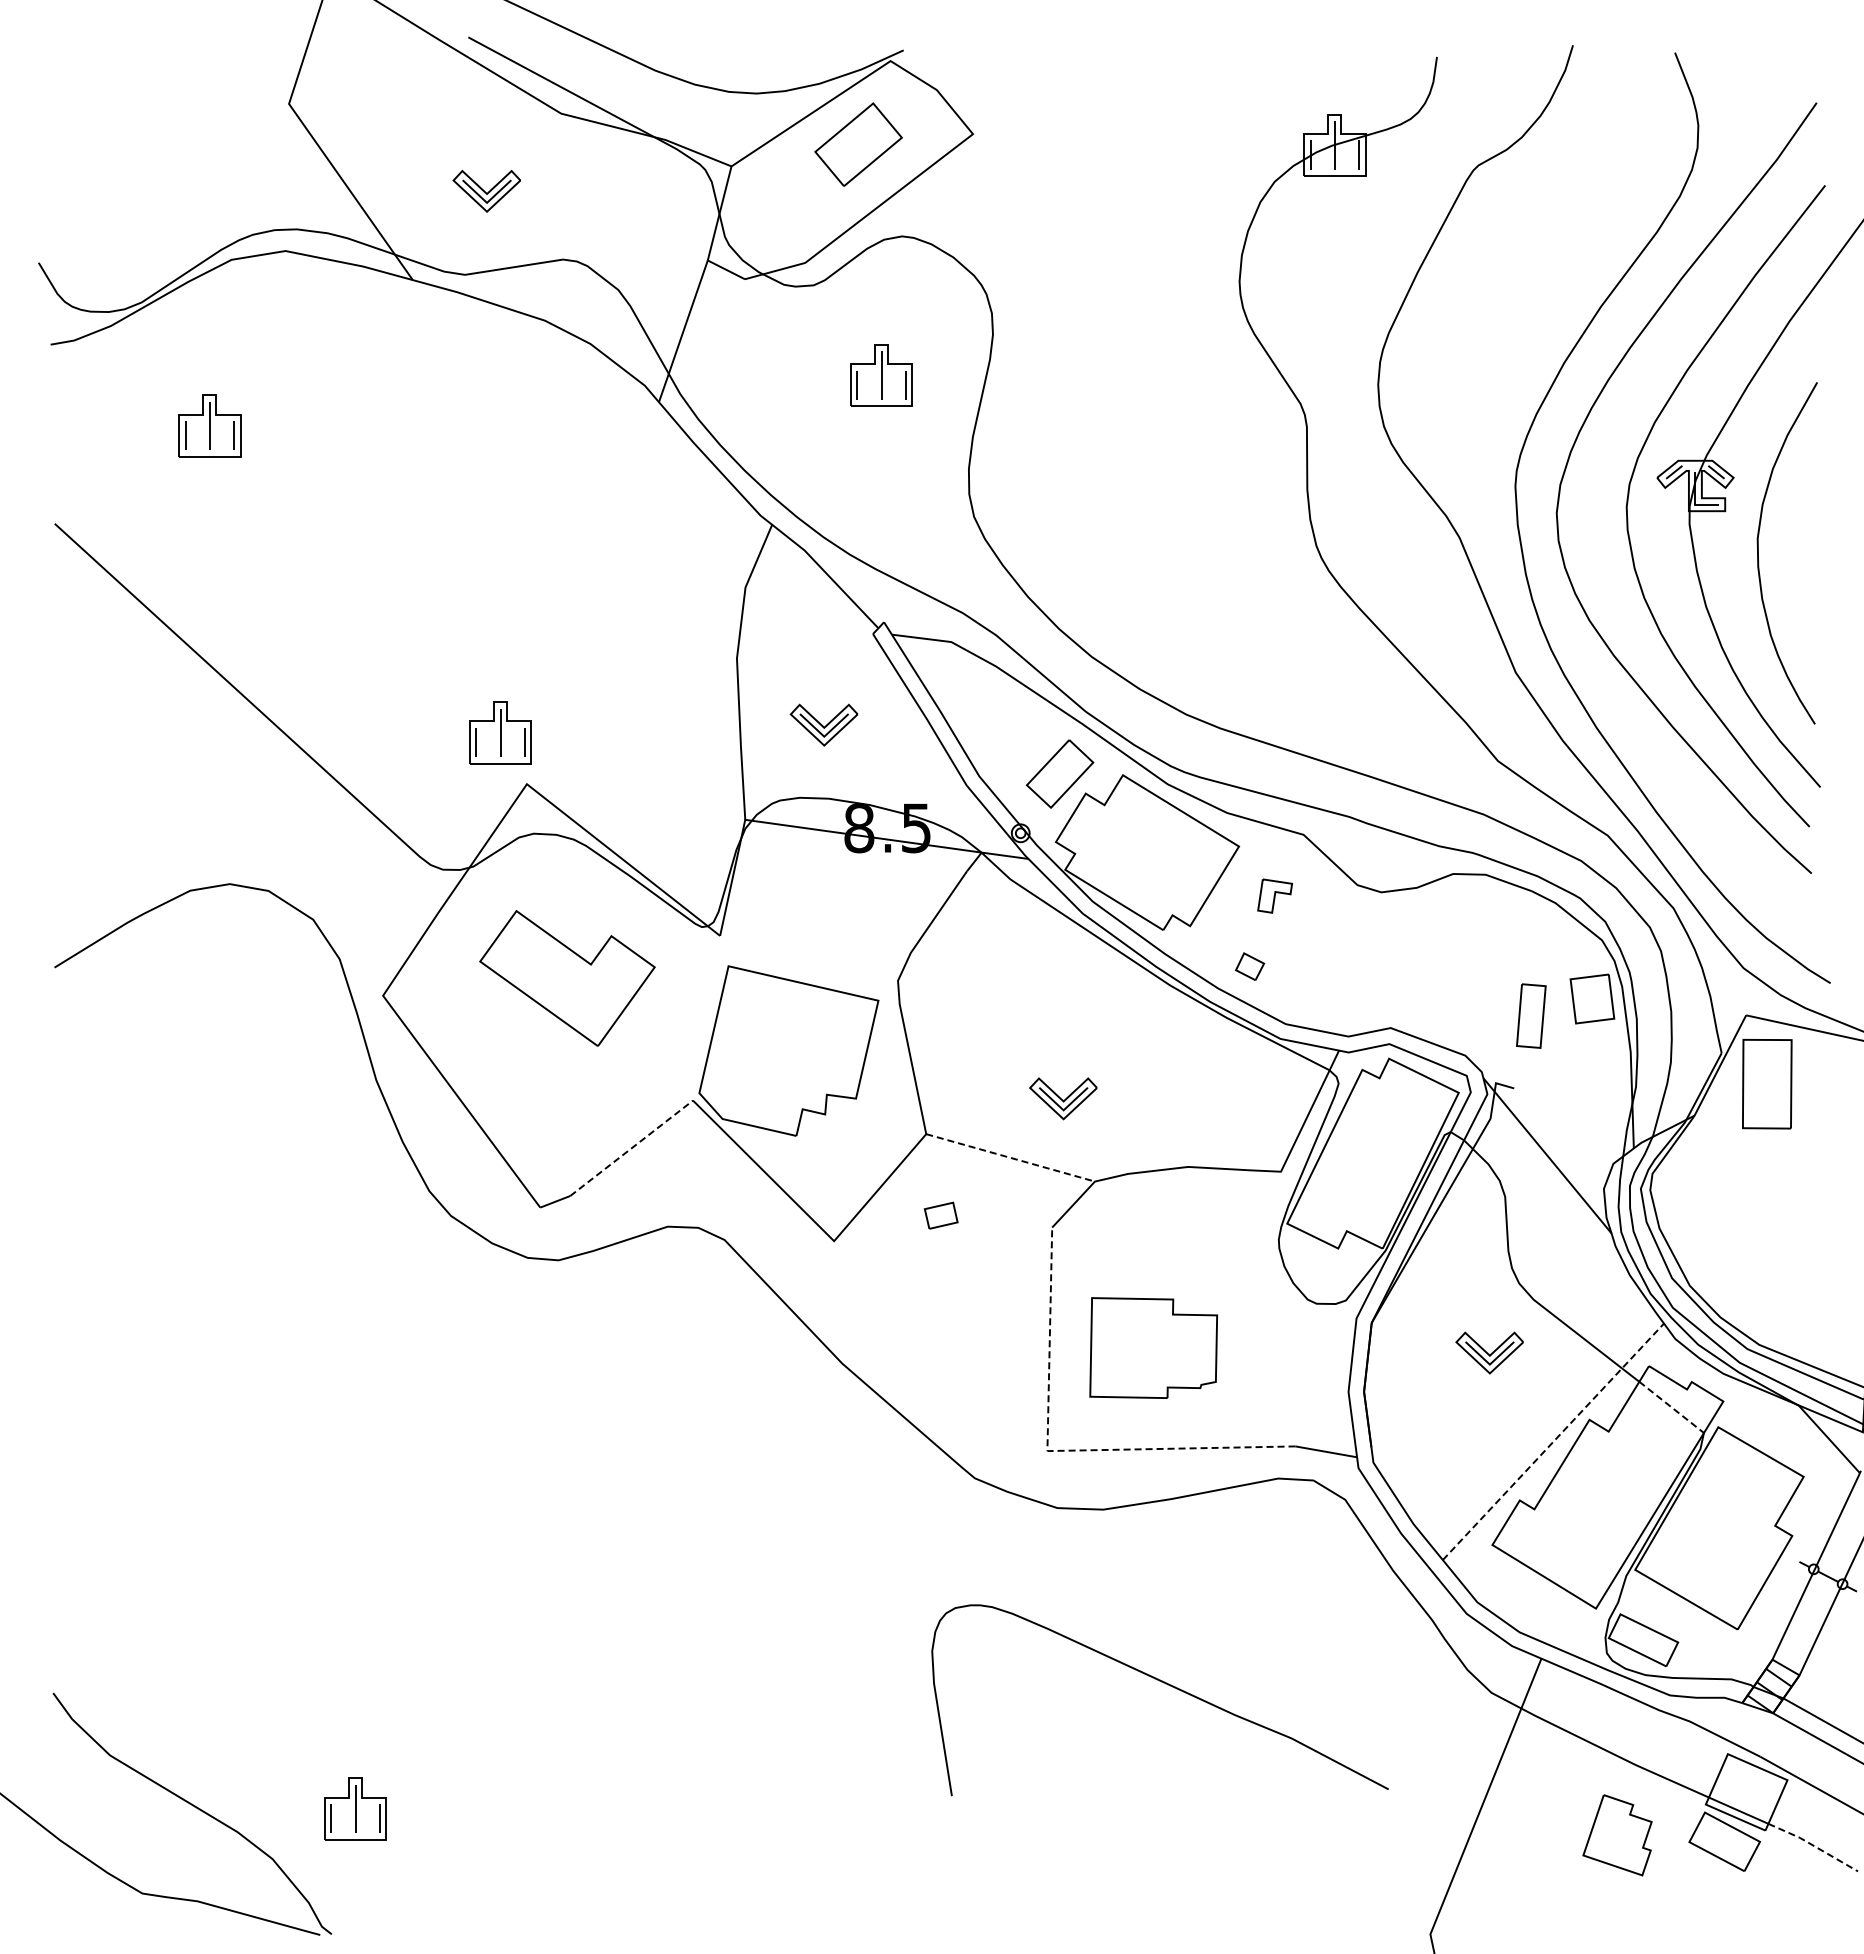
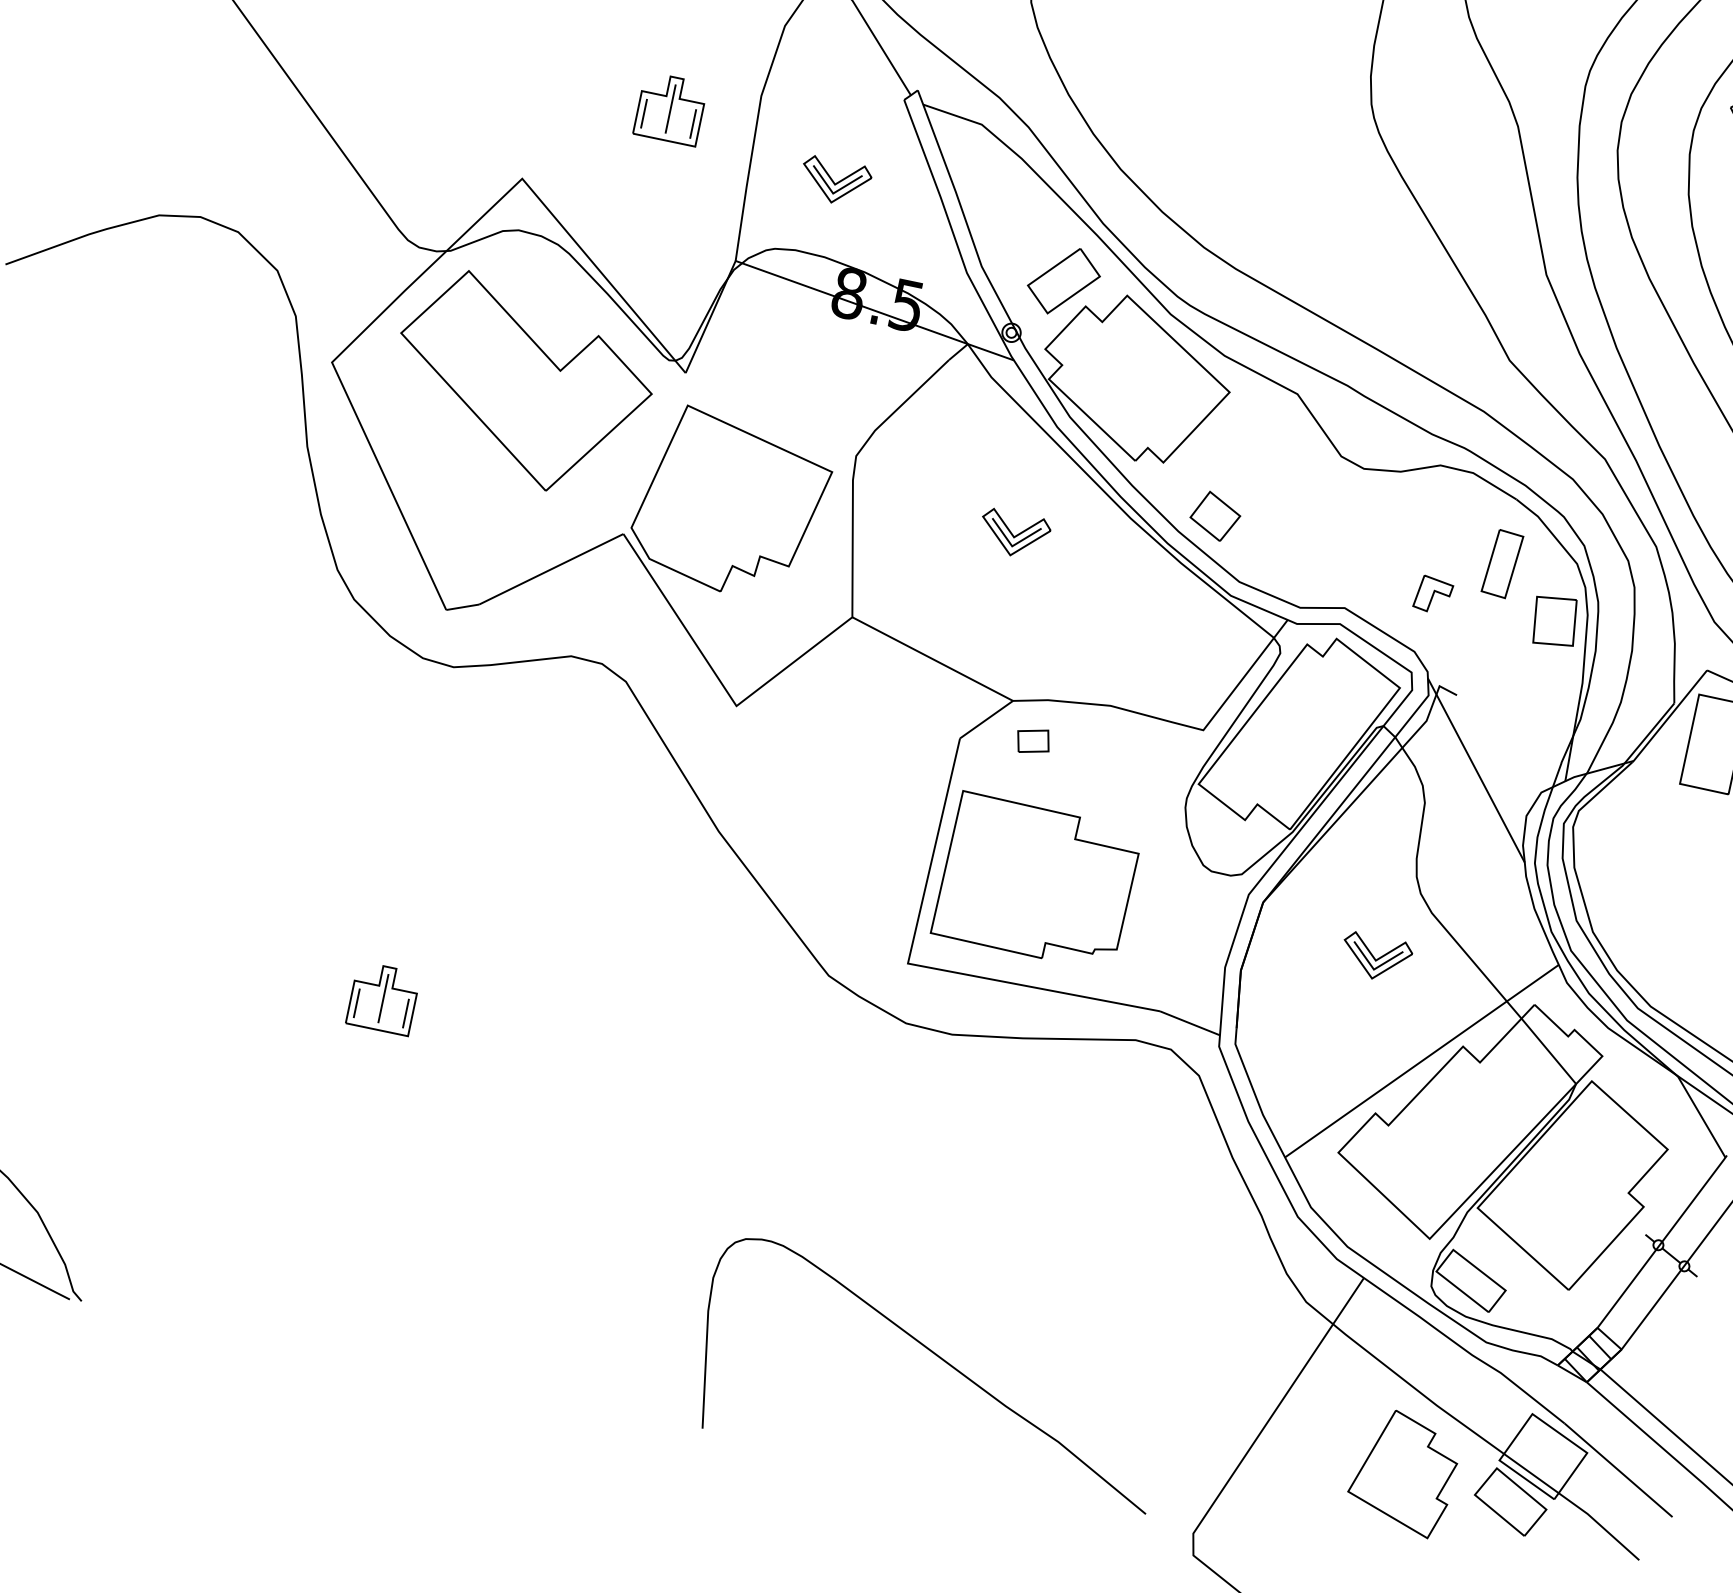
part: (500, 732) -> (670, 108), moved
part: (1275, 895) -> (1433, 594), moved
part: (1249, 966) -> (1214, 515), size x1.67
part: (567, 978) -> (522, 383), size x1.43
part: (1531, 1015) -> (1502, 563), moved
part: (1063, 1098) -> (1014, 534), moved
line: (631, 1148) -> (551, 569), dashed -> solid
line: (1010, 1157) -> (932, 658), dashed -> solid
part: (940, 1215) -> (1032, 740), moved
part: (1153, 1347) -> (1037, 881), size x1.43
line: (1672, 1407) -> (1549, 1051), dashed -> solid
line: (1553, 1441) -> (1422, 1060), dashed -> solid
line: (1059, 1450) -> (920, 965), dashed -> solid
curve: (1165, 1684) -> (942, 1360), moved
part: (355, 1808) -> (383, 998), moved
part: (1617, 1835) -> (1403, 1473), size x1.43
line: (1813, 1845) -> (1599, 1524), dashed -> solid

